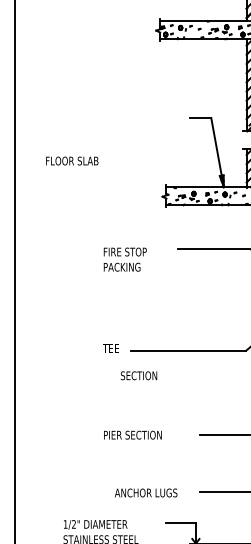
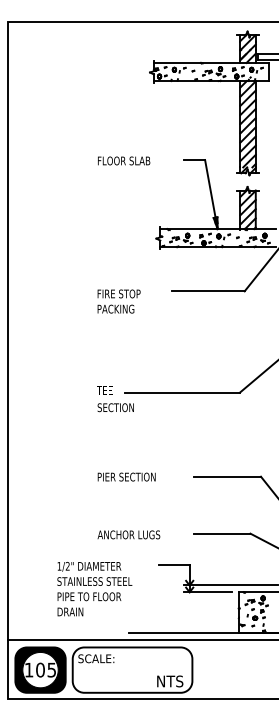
text: (72, 160) -> (124, 160), moved
text: (138, 375) -> (115, 407), moved
text: (145, 492) -> (128, 534), moved

